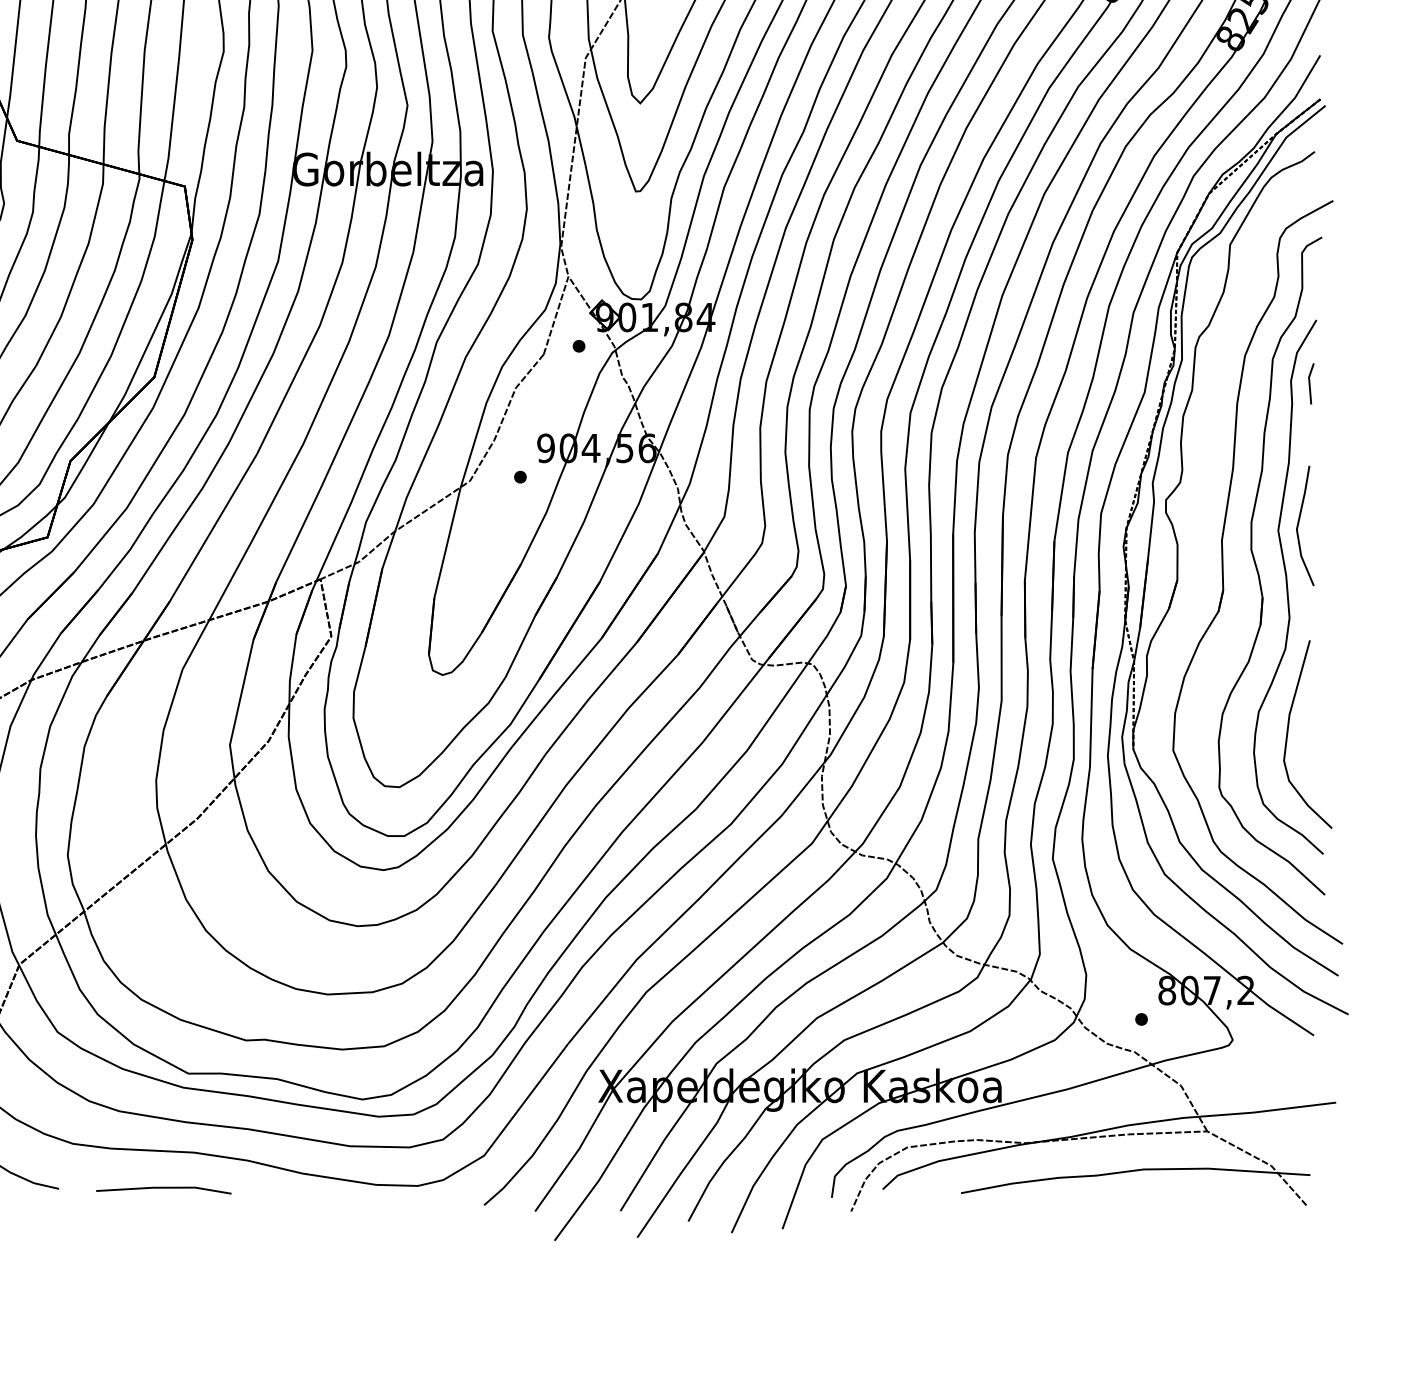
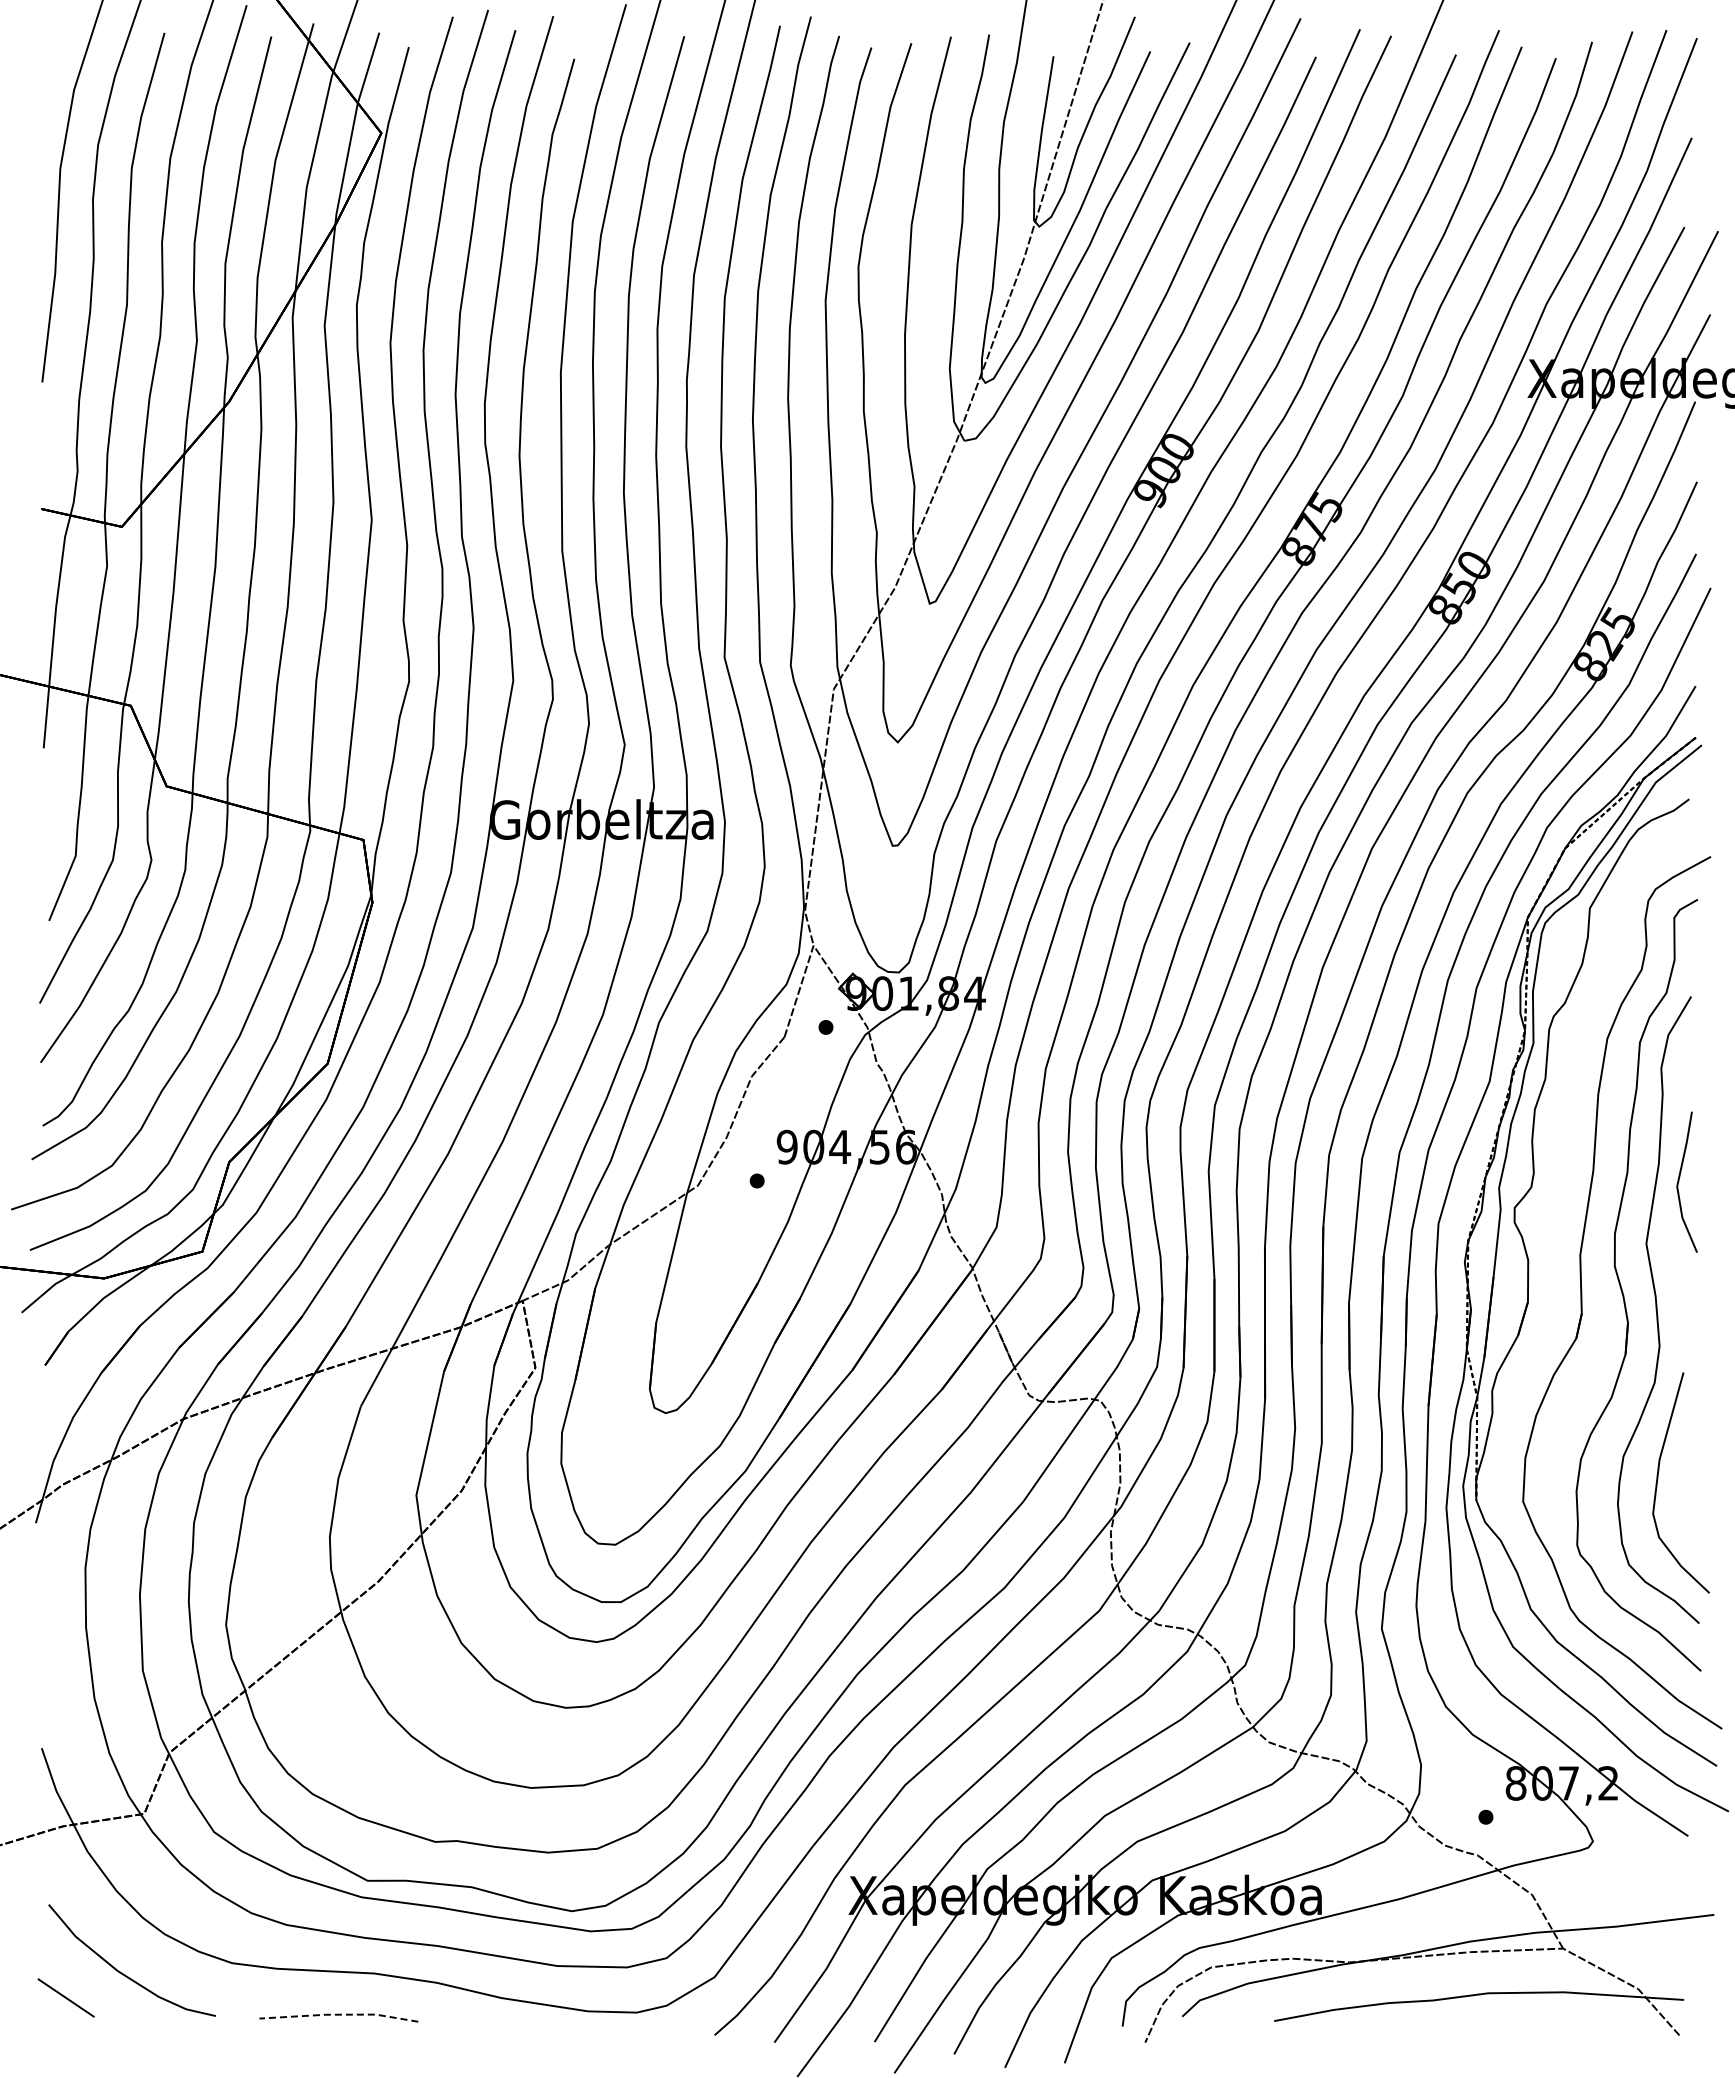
line: (1309, 383) -> (1683, 1071), removed
line: (1298, 525) -> (1679, 1181), moved
line: (163, 1187) -> (338, 2014), solid -> dashed

